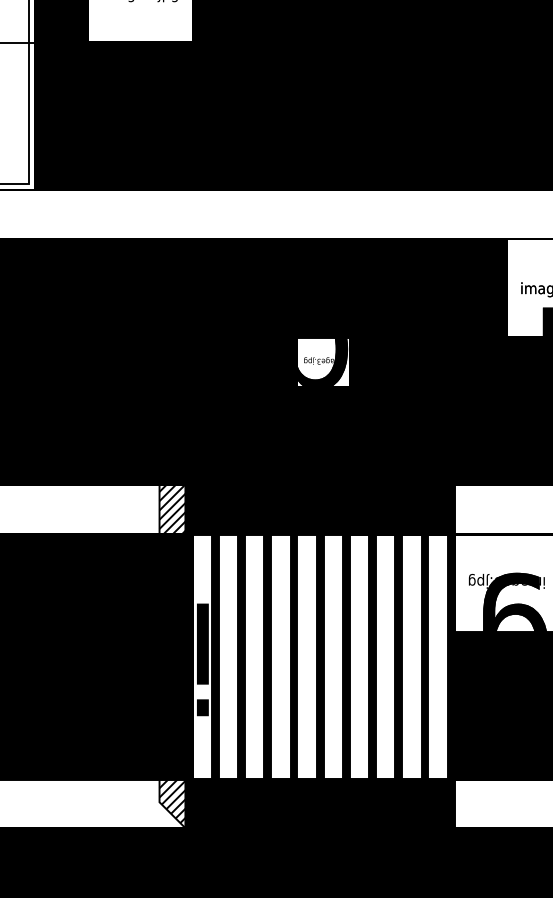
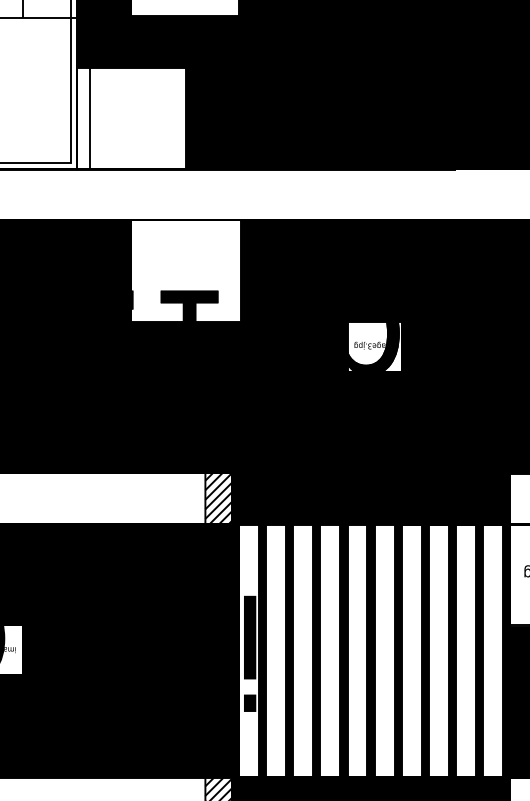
fill: (87, 140) -> (131, 118), removed
fill: (140, 288) -> (185, 270), removed

